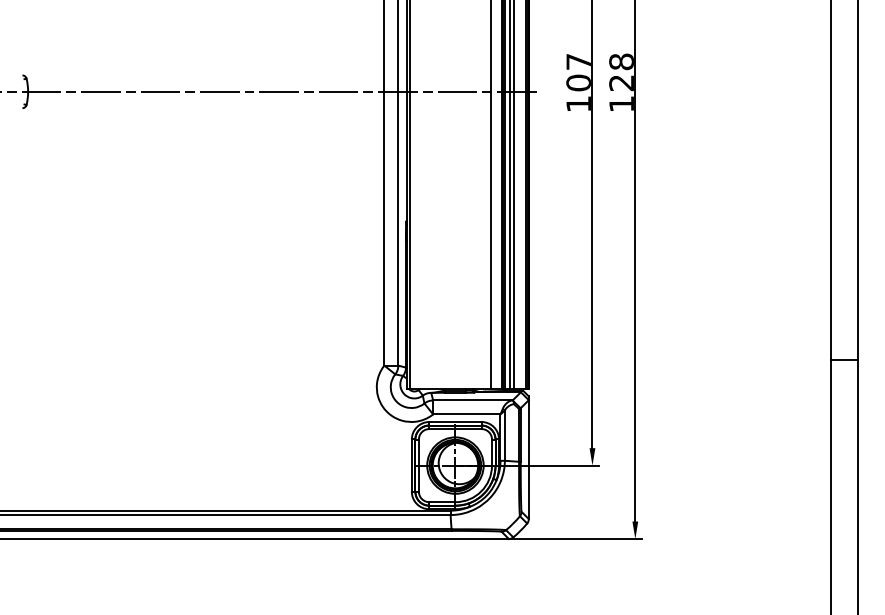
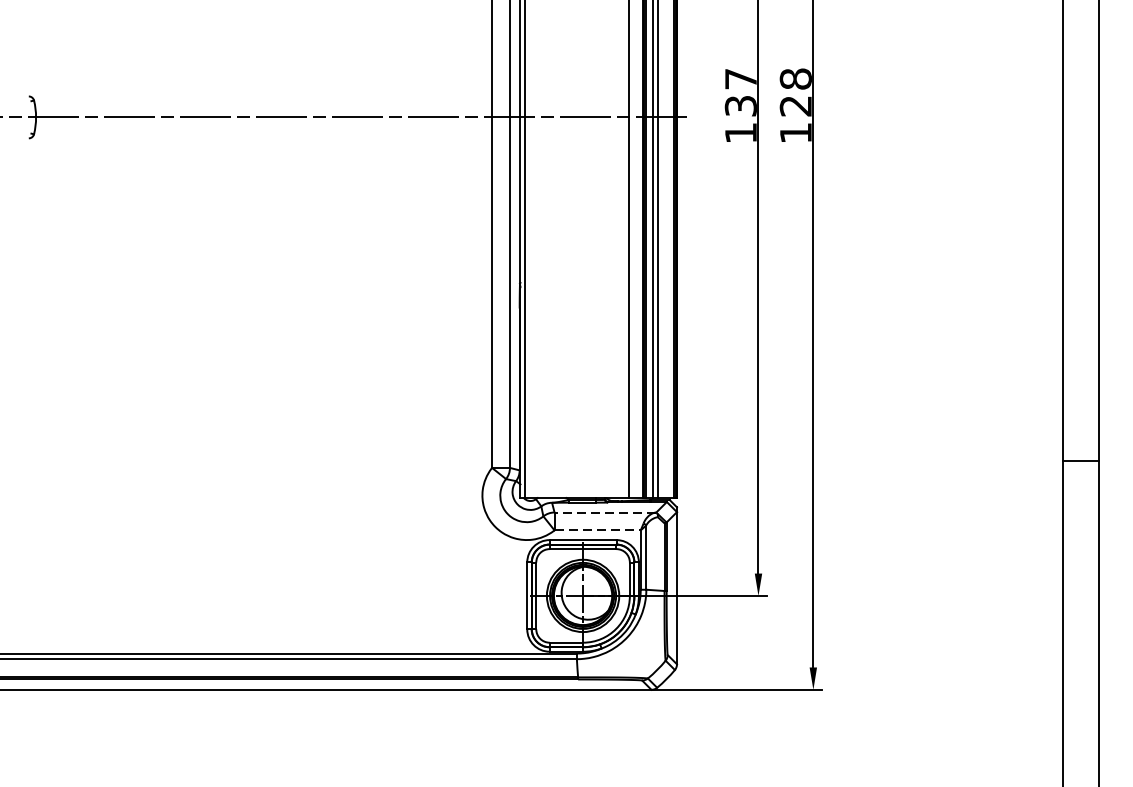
text: (578, 82) -> (740, 105), 107 -> 137
line: (472, 400) -> (604, 512), solid -> dashed
line: (466, 414) -> (597, 530), solid -> dashed

